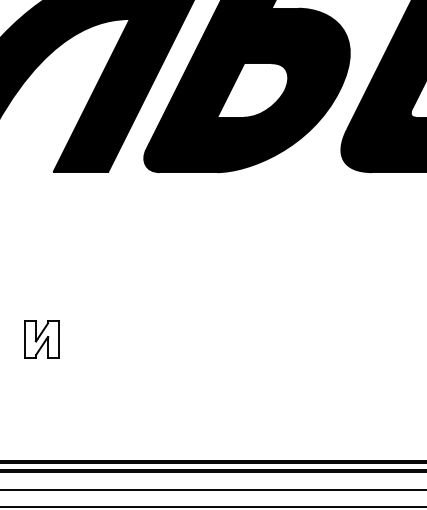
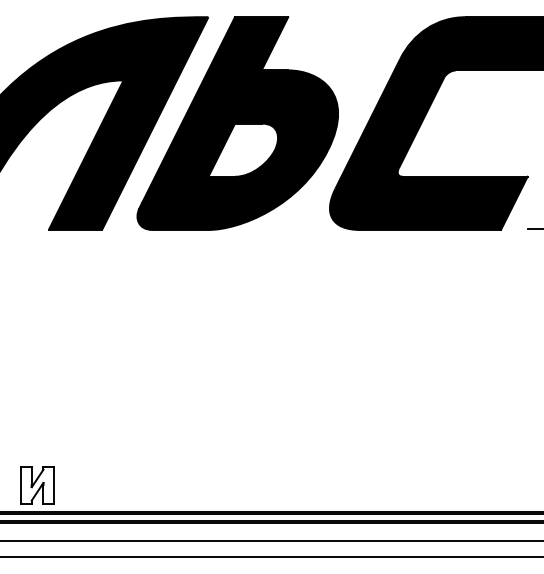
part: (41, 339) -> (37, 485), moved

